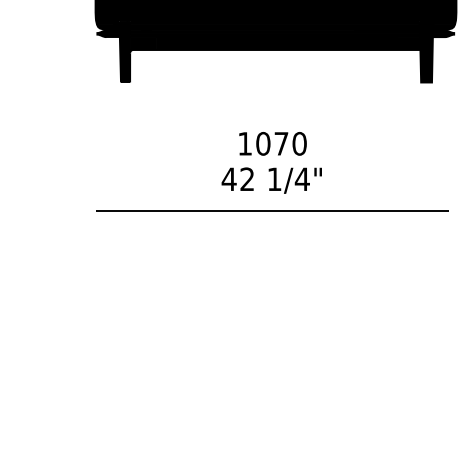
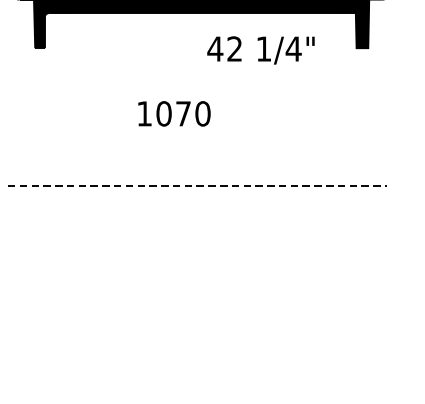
text: (272, 143) -> (173, 113), moved
text: (271, 180) -> (260, 50), moved
line: (272, 211) -> (197, 186), solid -> dashed

